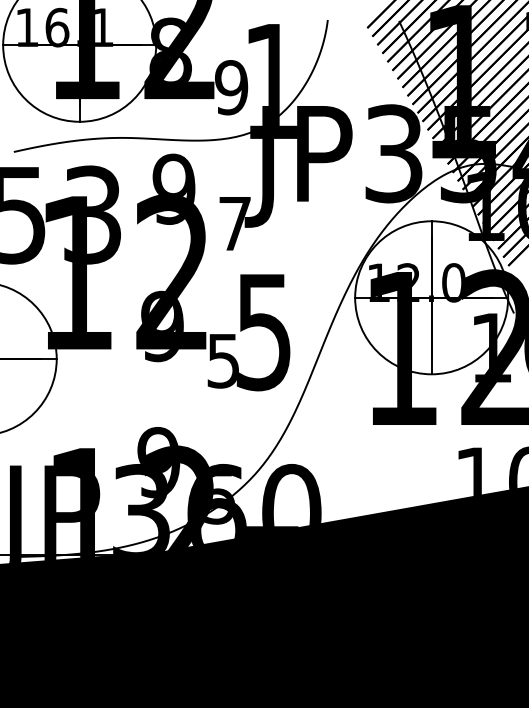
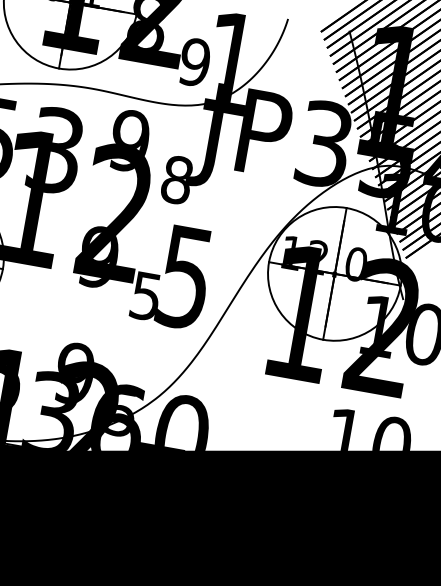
text: (234, 223) -> (176, 179), 7 -> 8

